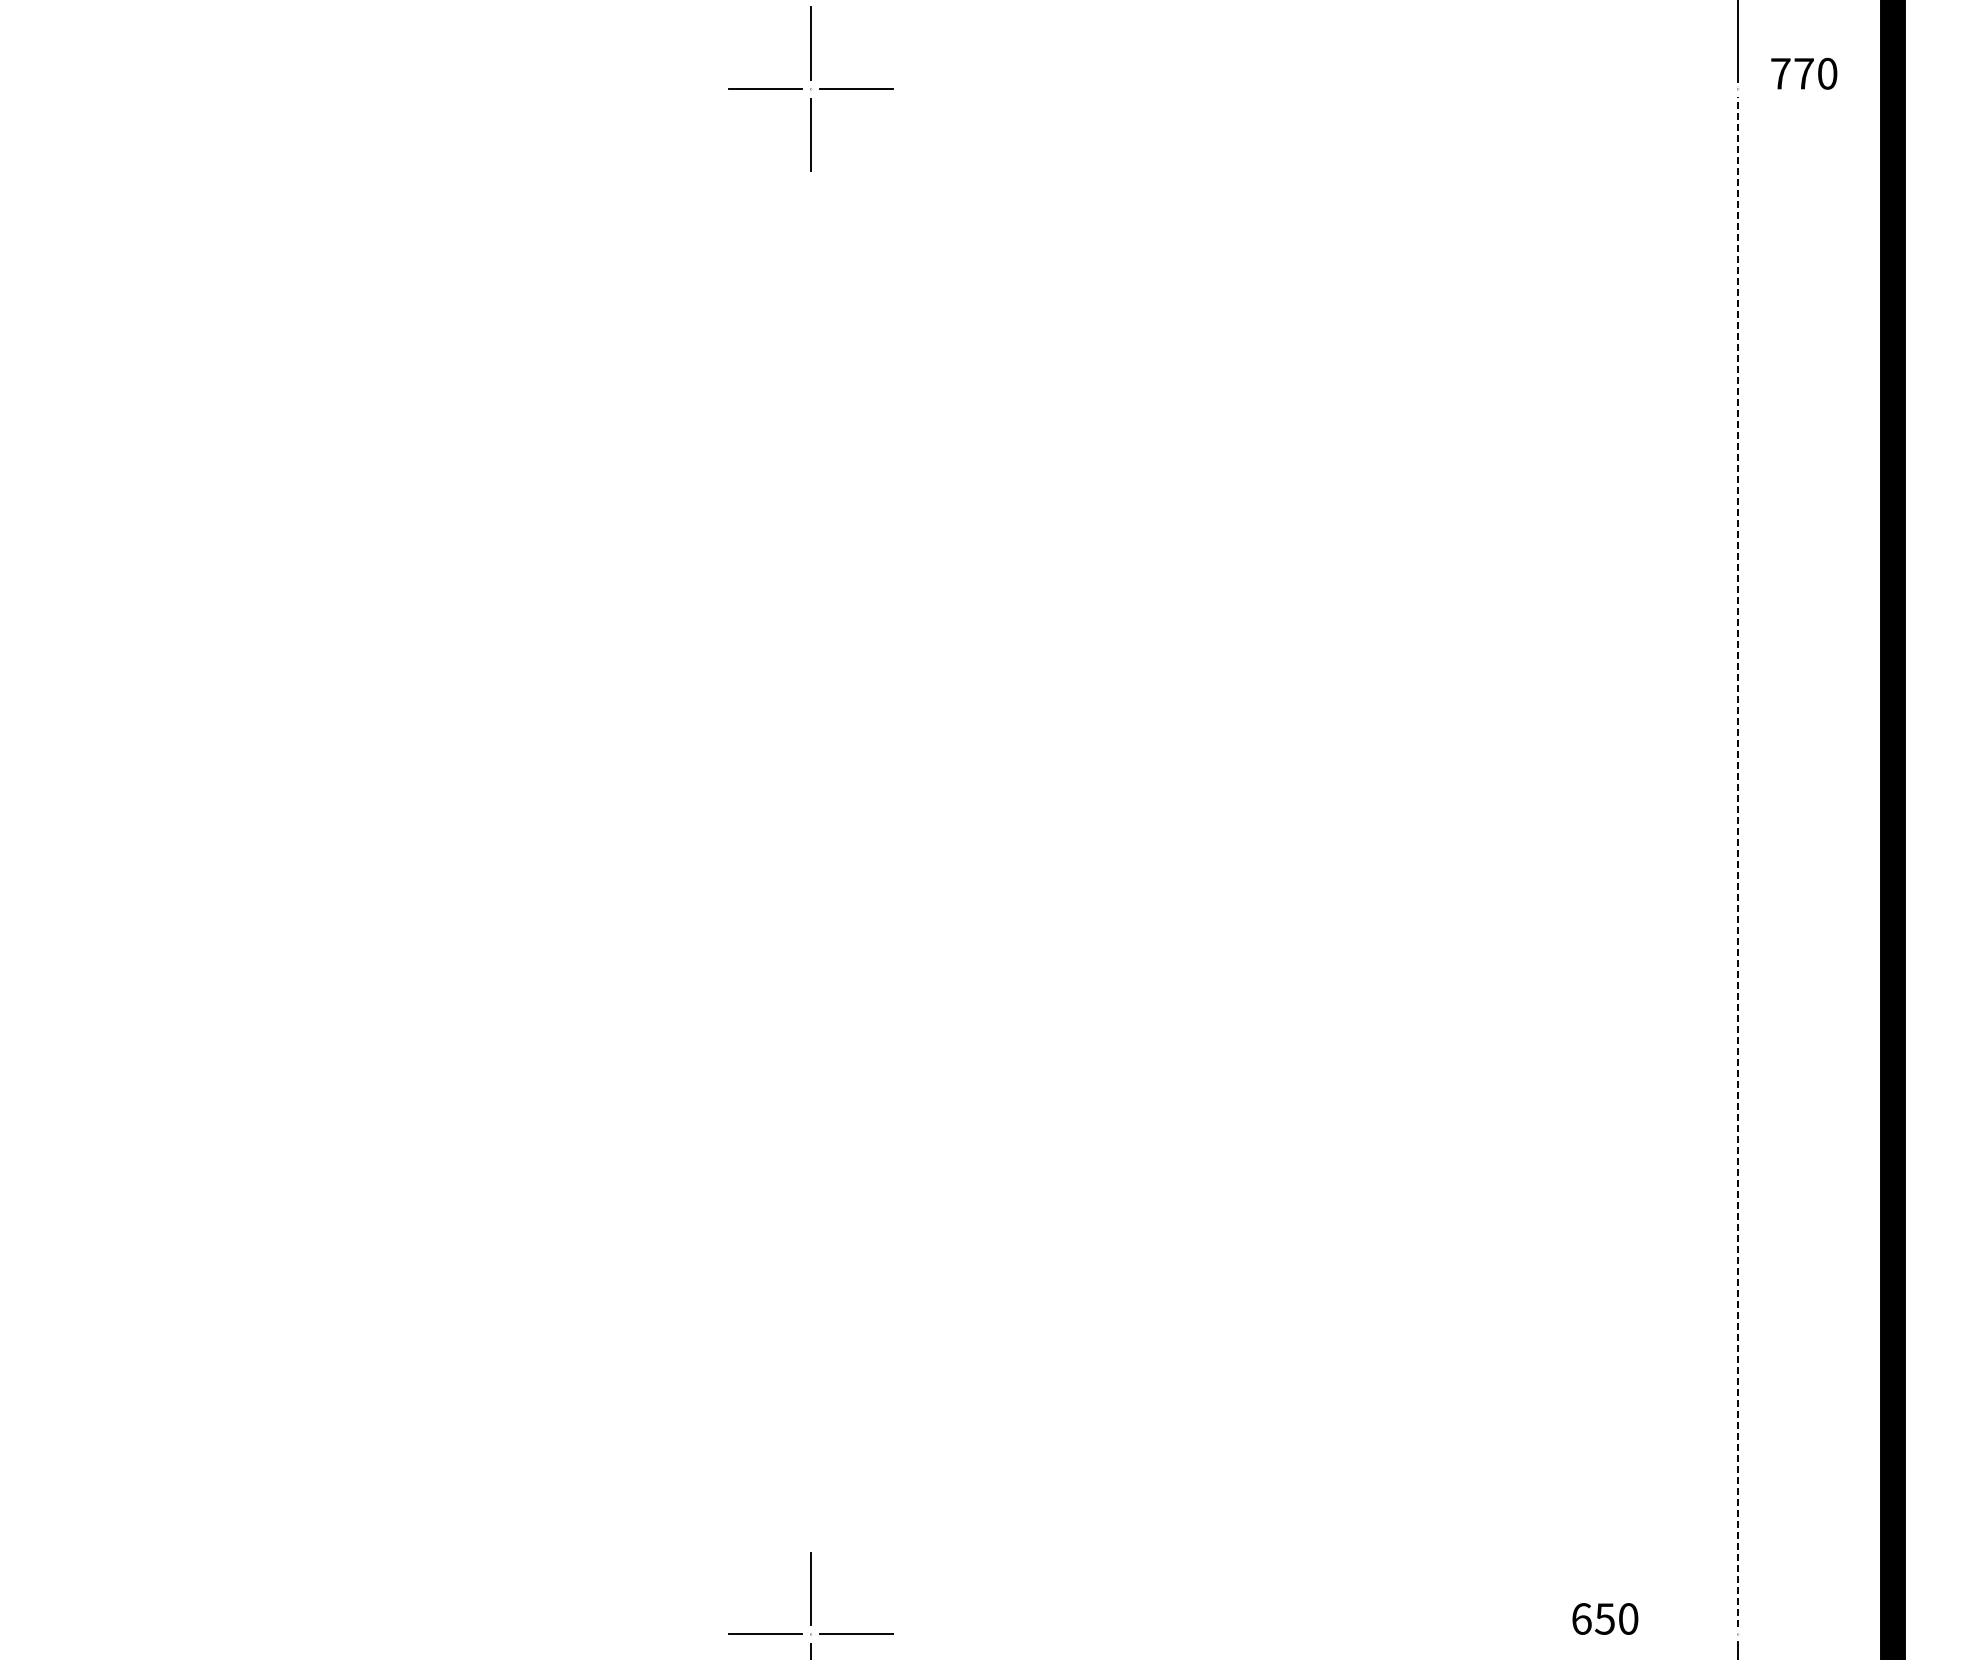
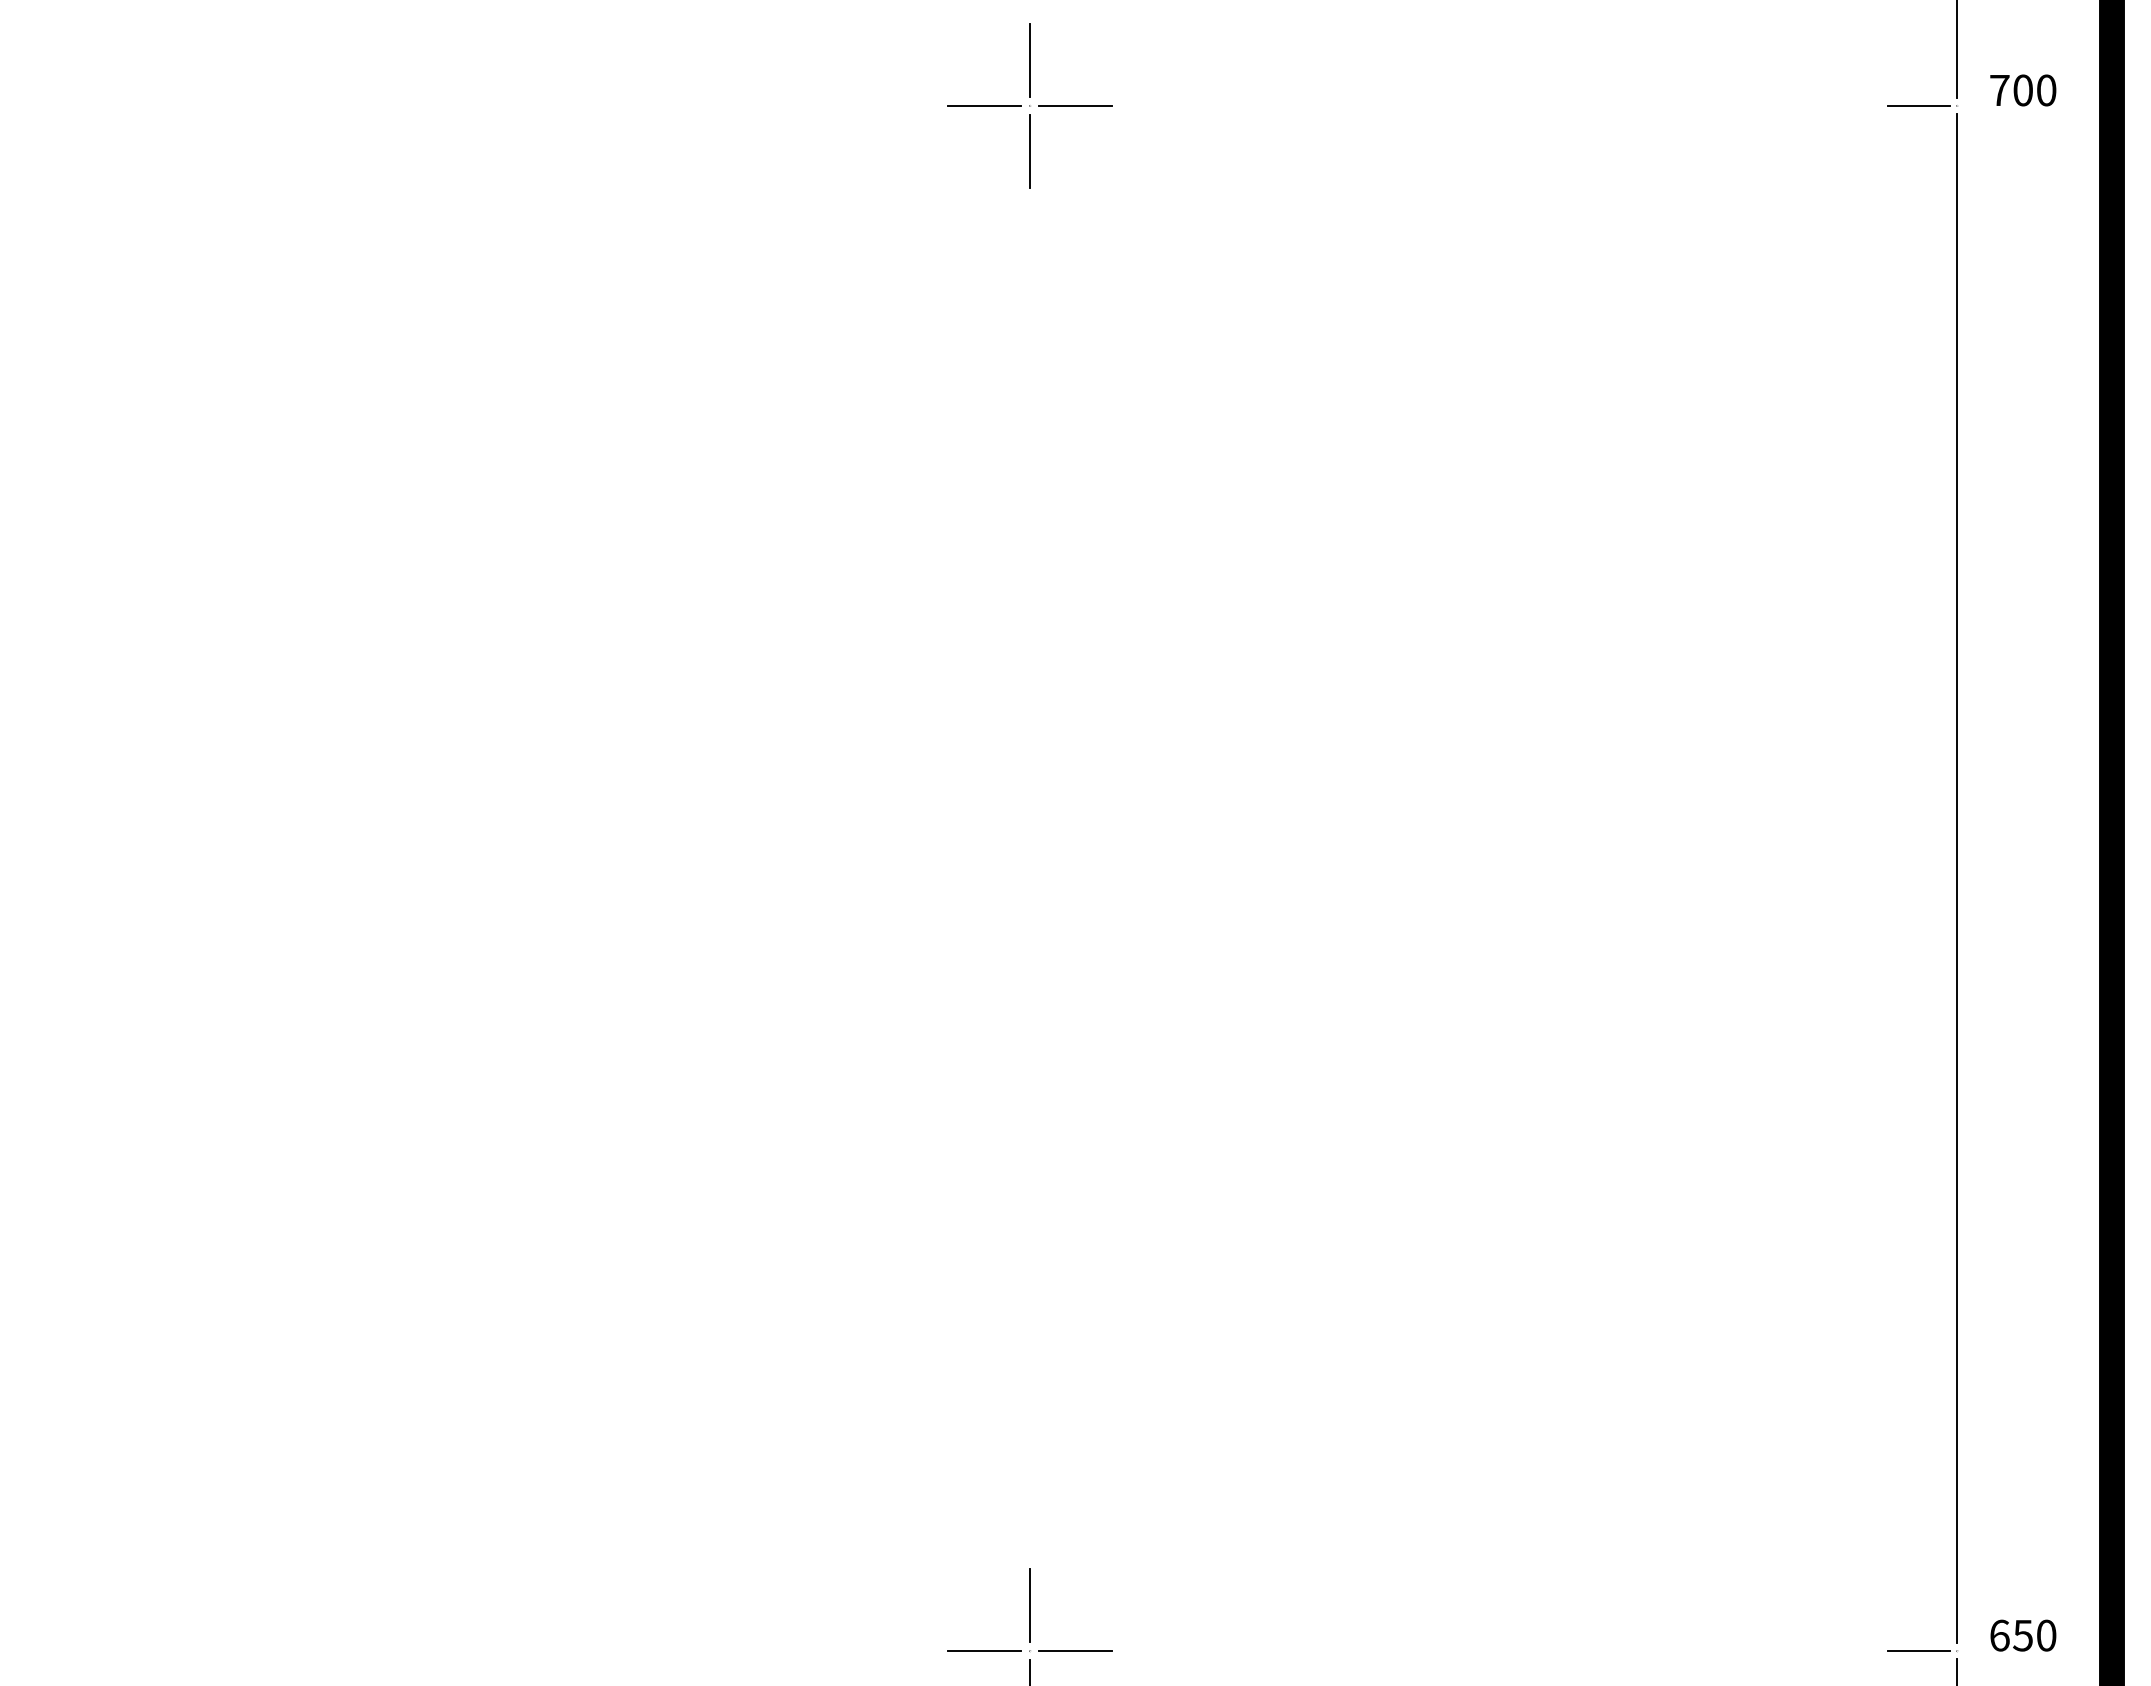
text: (1803, 73) -> (2022, 90), 770 -> 700
line: (1699, 88) -> (1918, 105), added
line: (1738, 861) -> (1957, 878), dashed -> solid
text: (1605, 1618) -> (2023, 1635), moved
line: (1699, 1634) -> (1918, 1651), added

